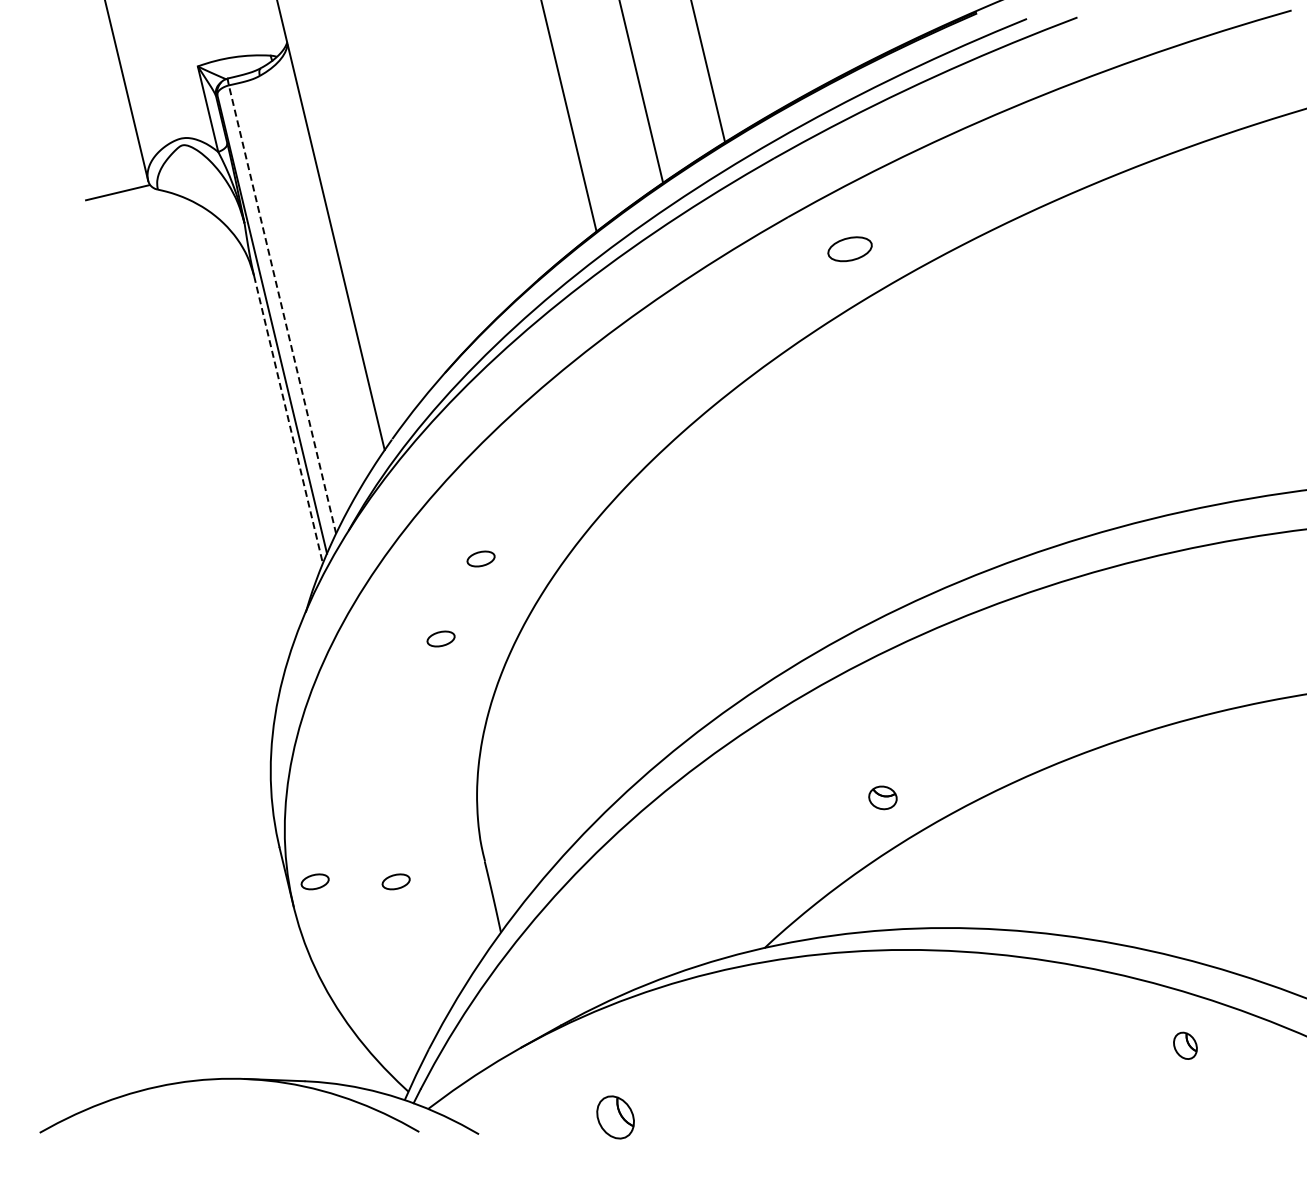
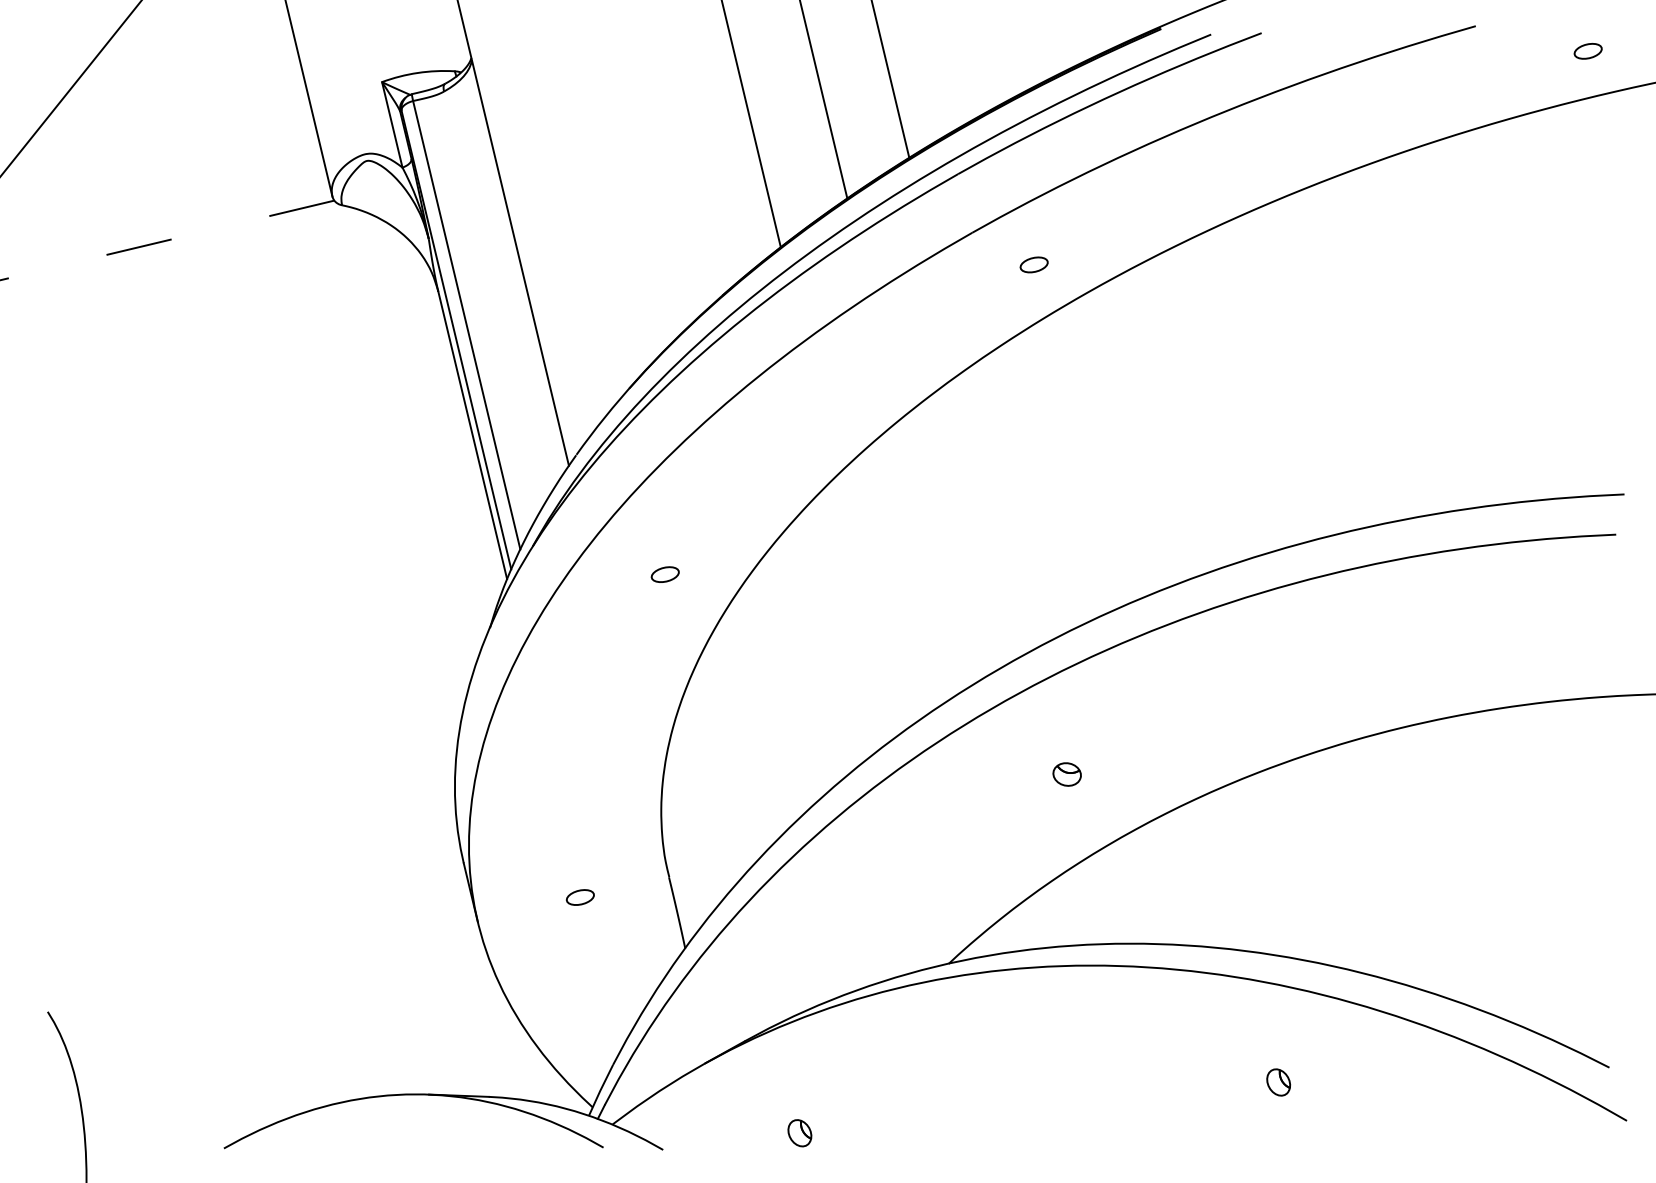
part: (849, 248) -> (1033, 264), size x0.62
line: (282, 309) -> (466, 325), dashed -> solid
line: (288, 419) -> (472, 435), dashed -> solid
part: (440, 638) -> (624, 654), removed
part: (882, 797) -> (1066, 774), moved
part: (314, 881) -> (498, 897), removed
part: (1185, 1045) -> (1278, 1082), moved
part: (615, 1117) -> (799, 1133), size x0.62

